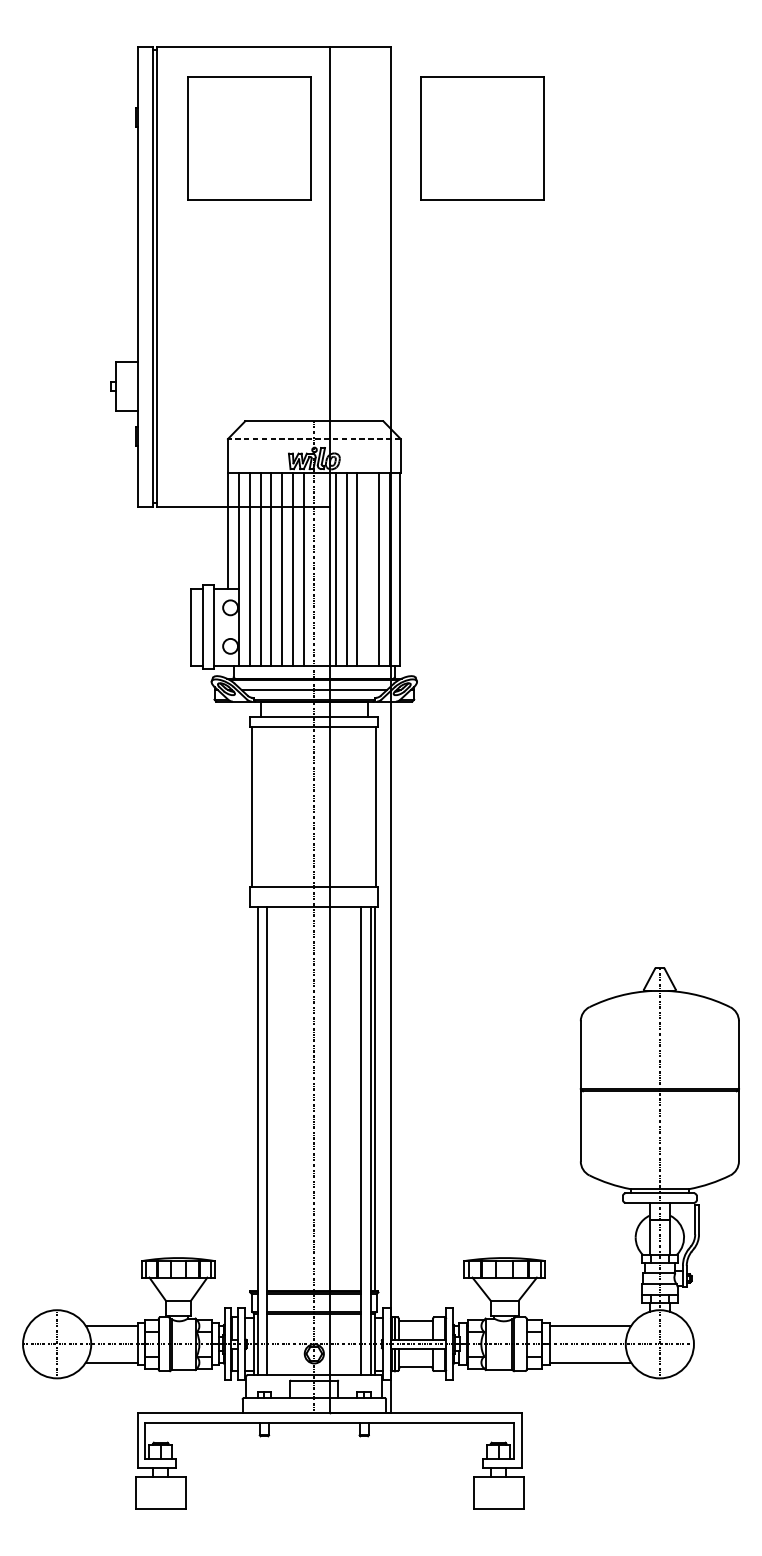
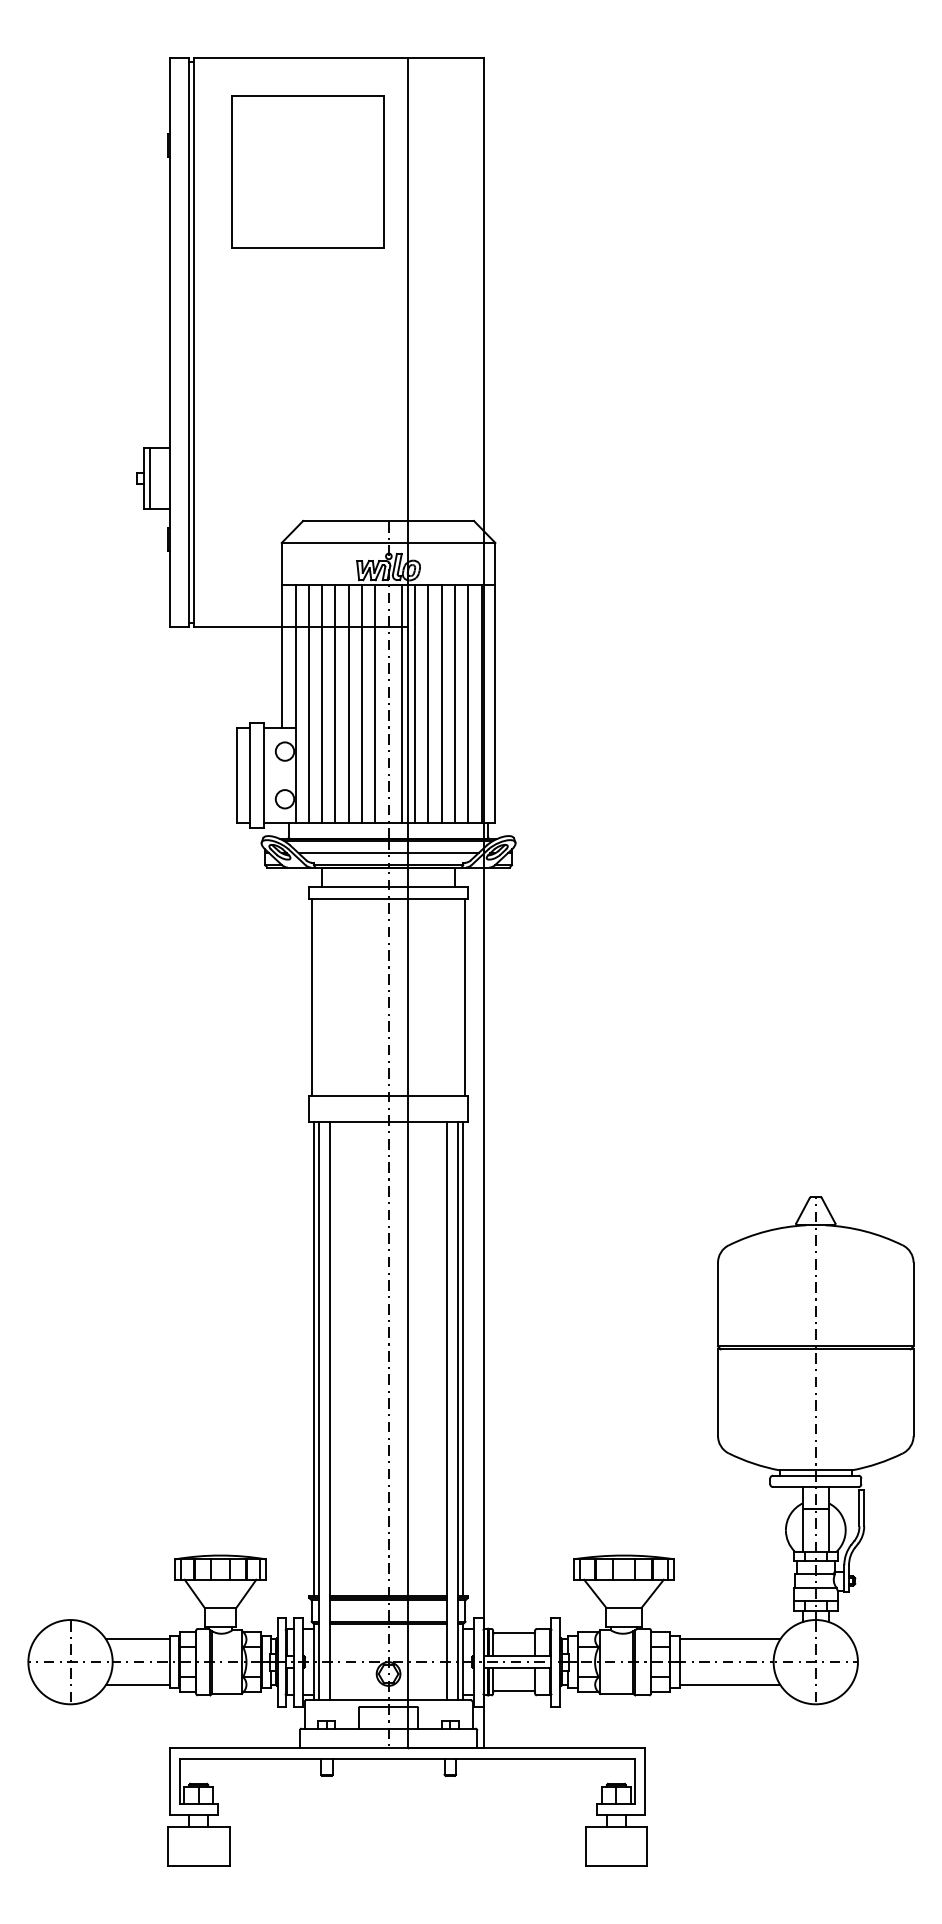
part: (482, 138) -> (596, 171), removed
line: (121, 386) -> (150, 477), added
line: (314, 438) -> (388, 542), dashed -> solid
line: (324, 568) -> (401, 703), added
line: (368, 568) -> (455, 703), added
line: (254, 1098) -> (314, 1358), added

